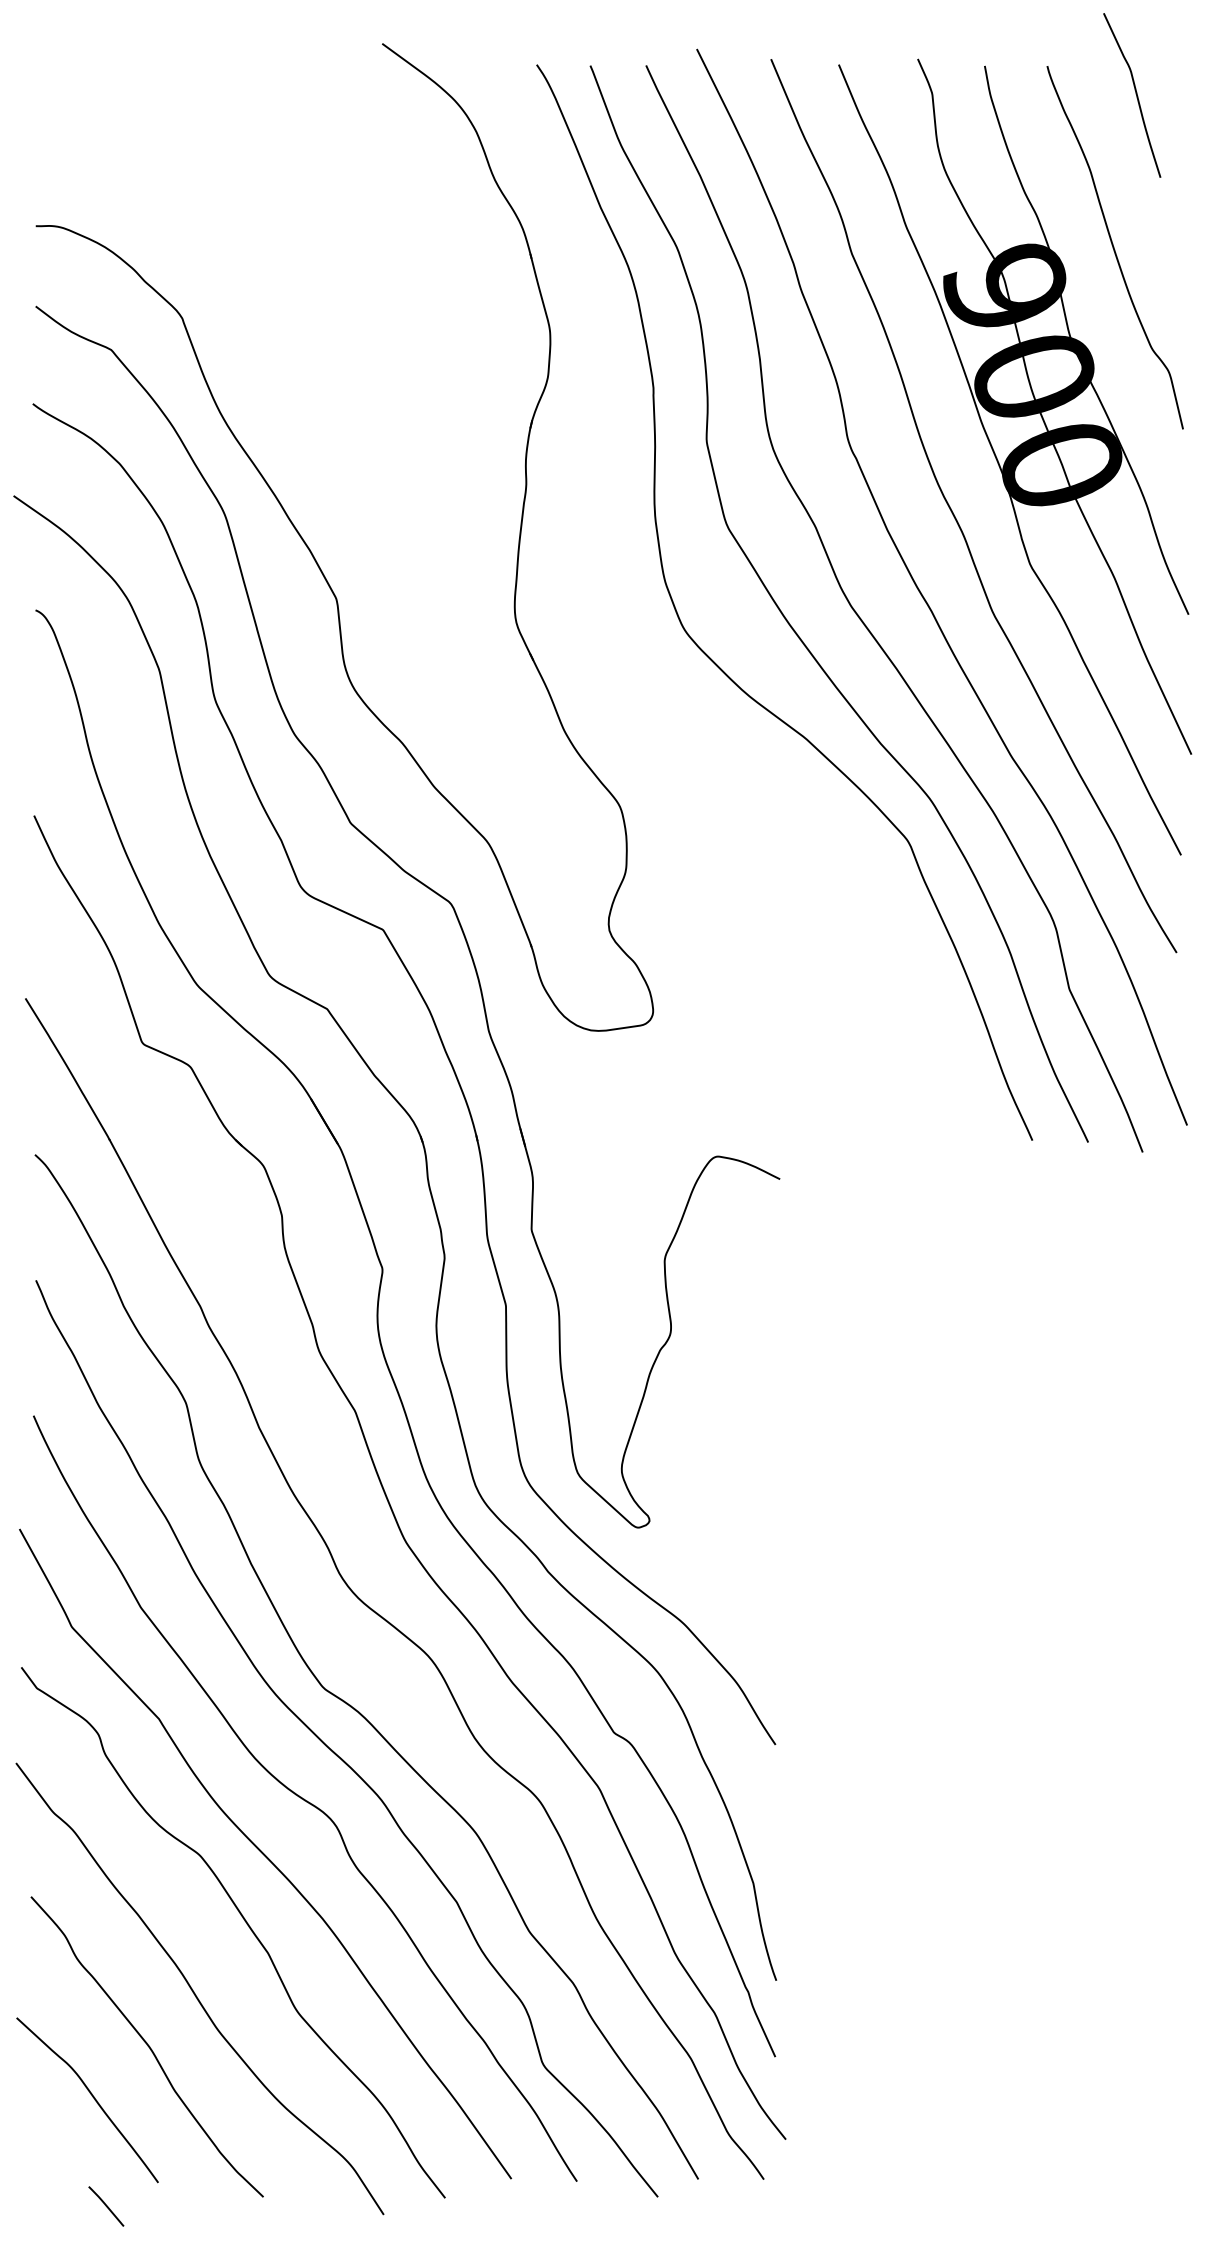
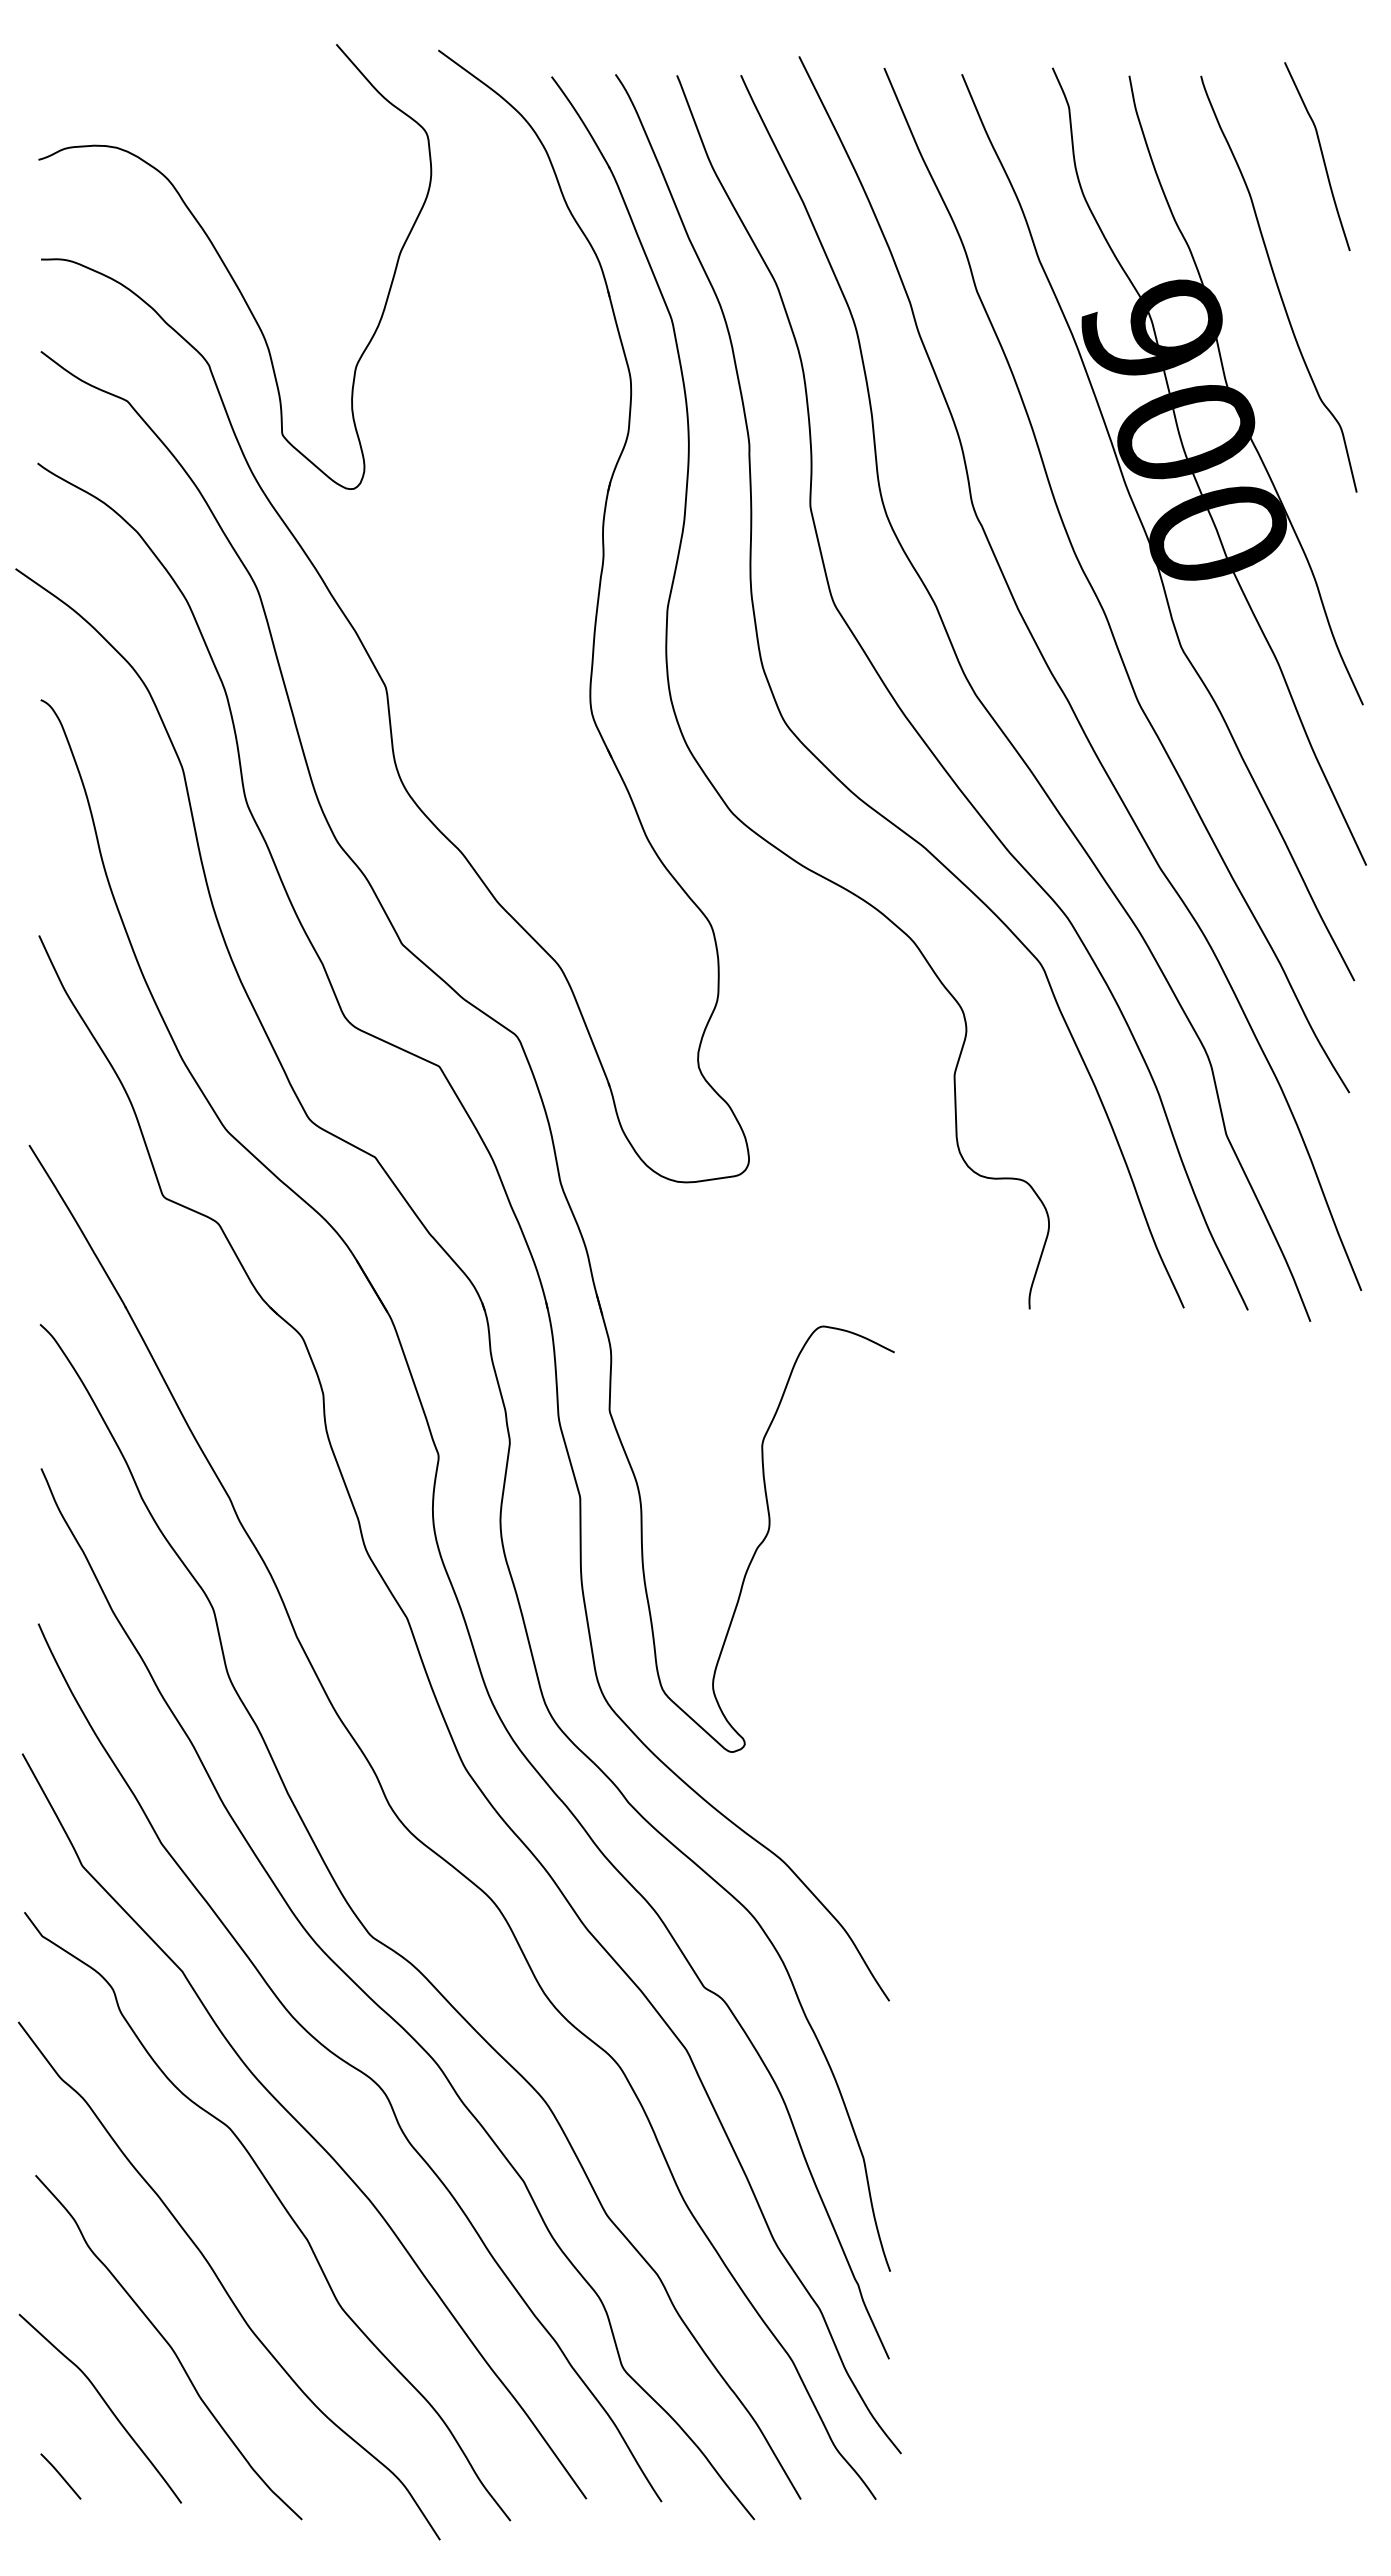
curve: (1135, 94) -> (1321, 155), moved
curve: (199, 234) -> (228, 269), added
part: (606, 660) -> (695, 757), added
line: (105, 2206) -> (60, 2476), moved

